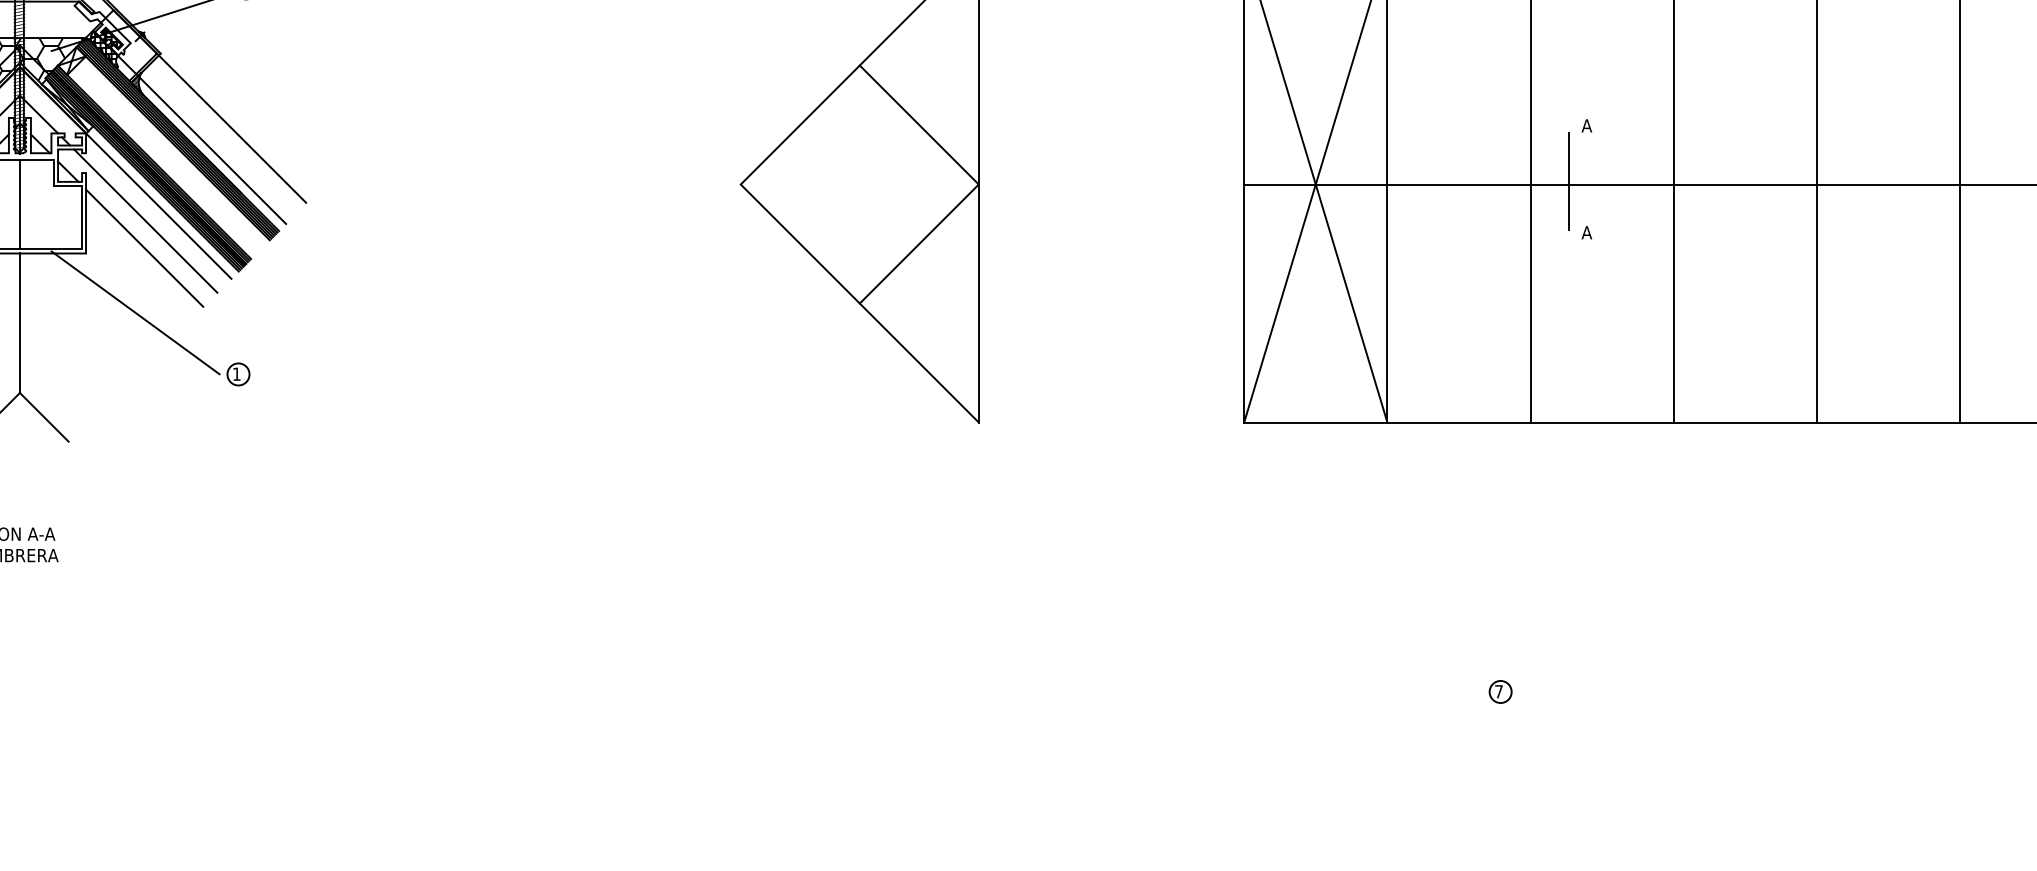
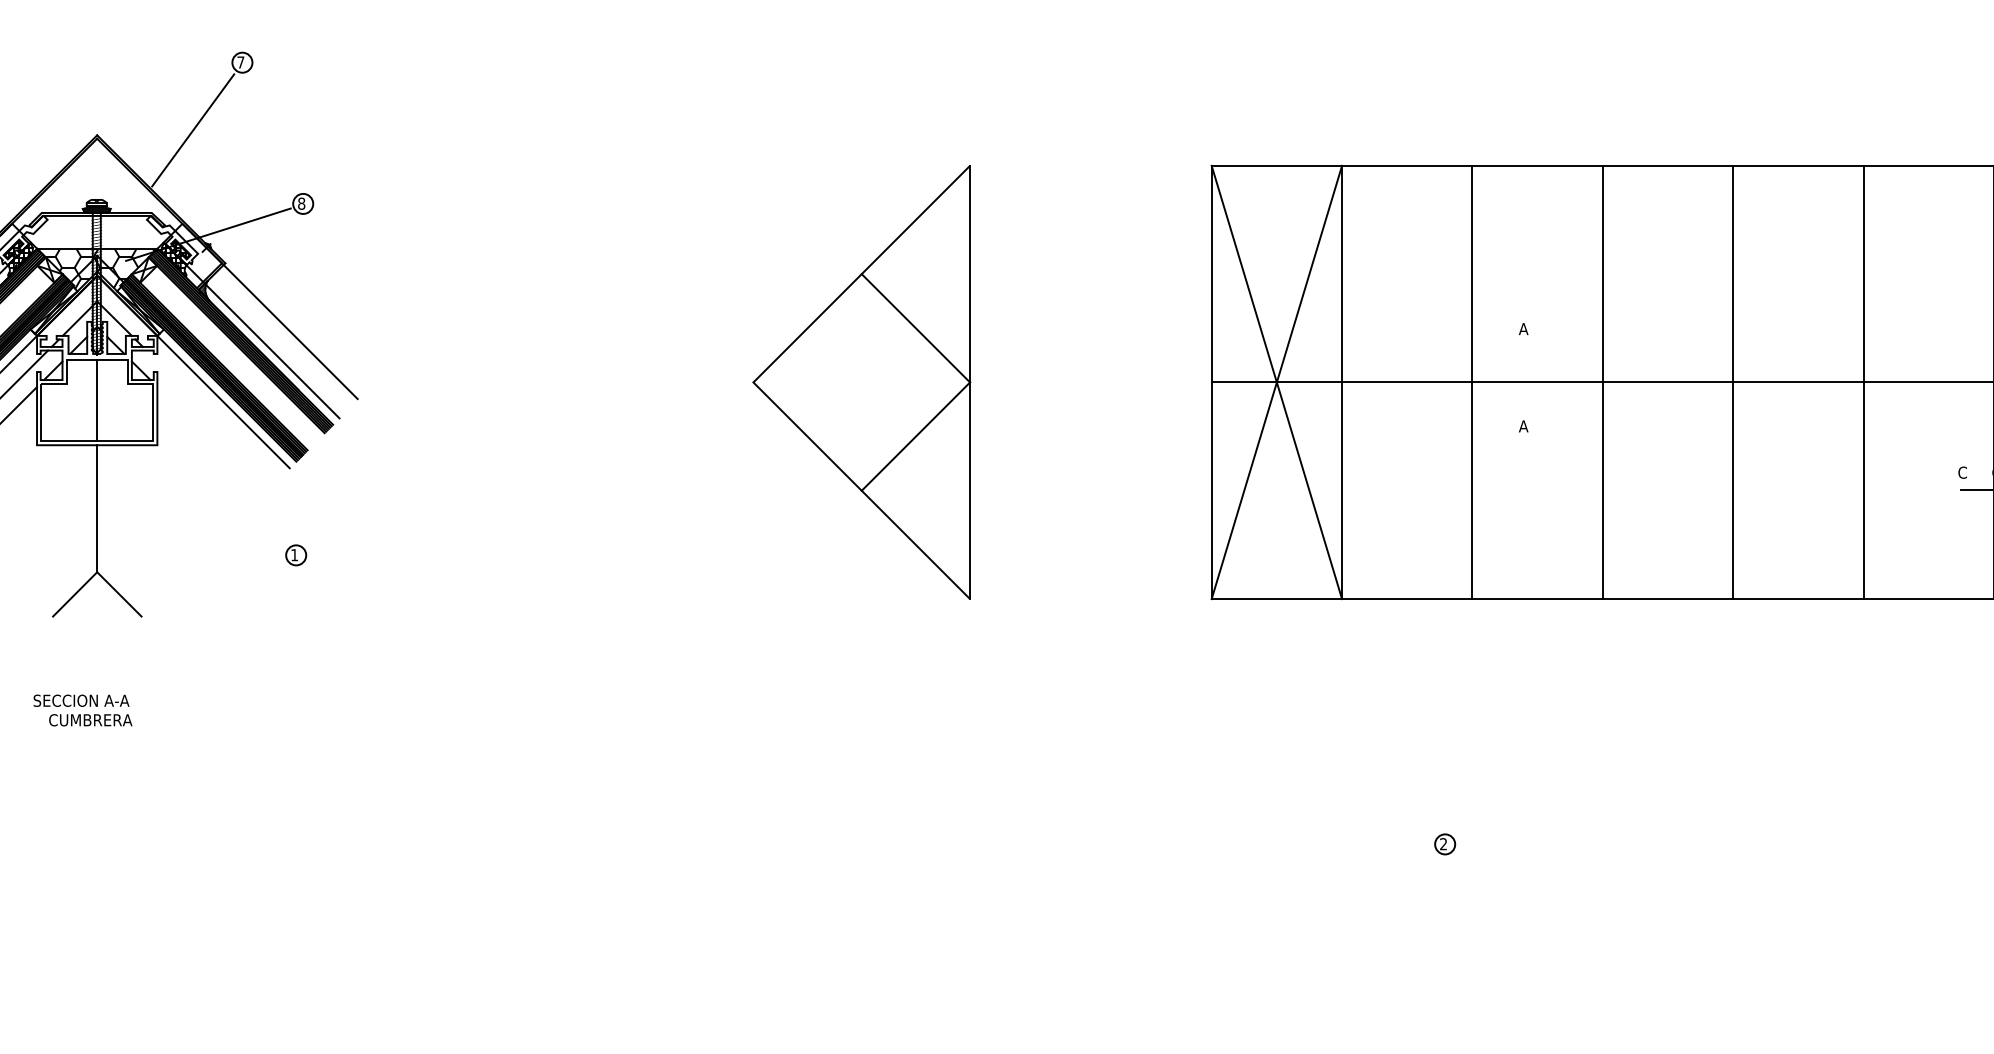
line: (1569, 181) -> (1507, 379), removed
line: (145, 220) -> (211, 415), removed
line: (144, 248) -> (210, 440), removed
line: (135, 313) -> (202, 499), removed
text: (1498, 692) -> (1443, 844), 7 -> 2

